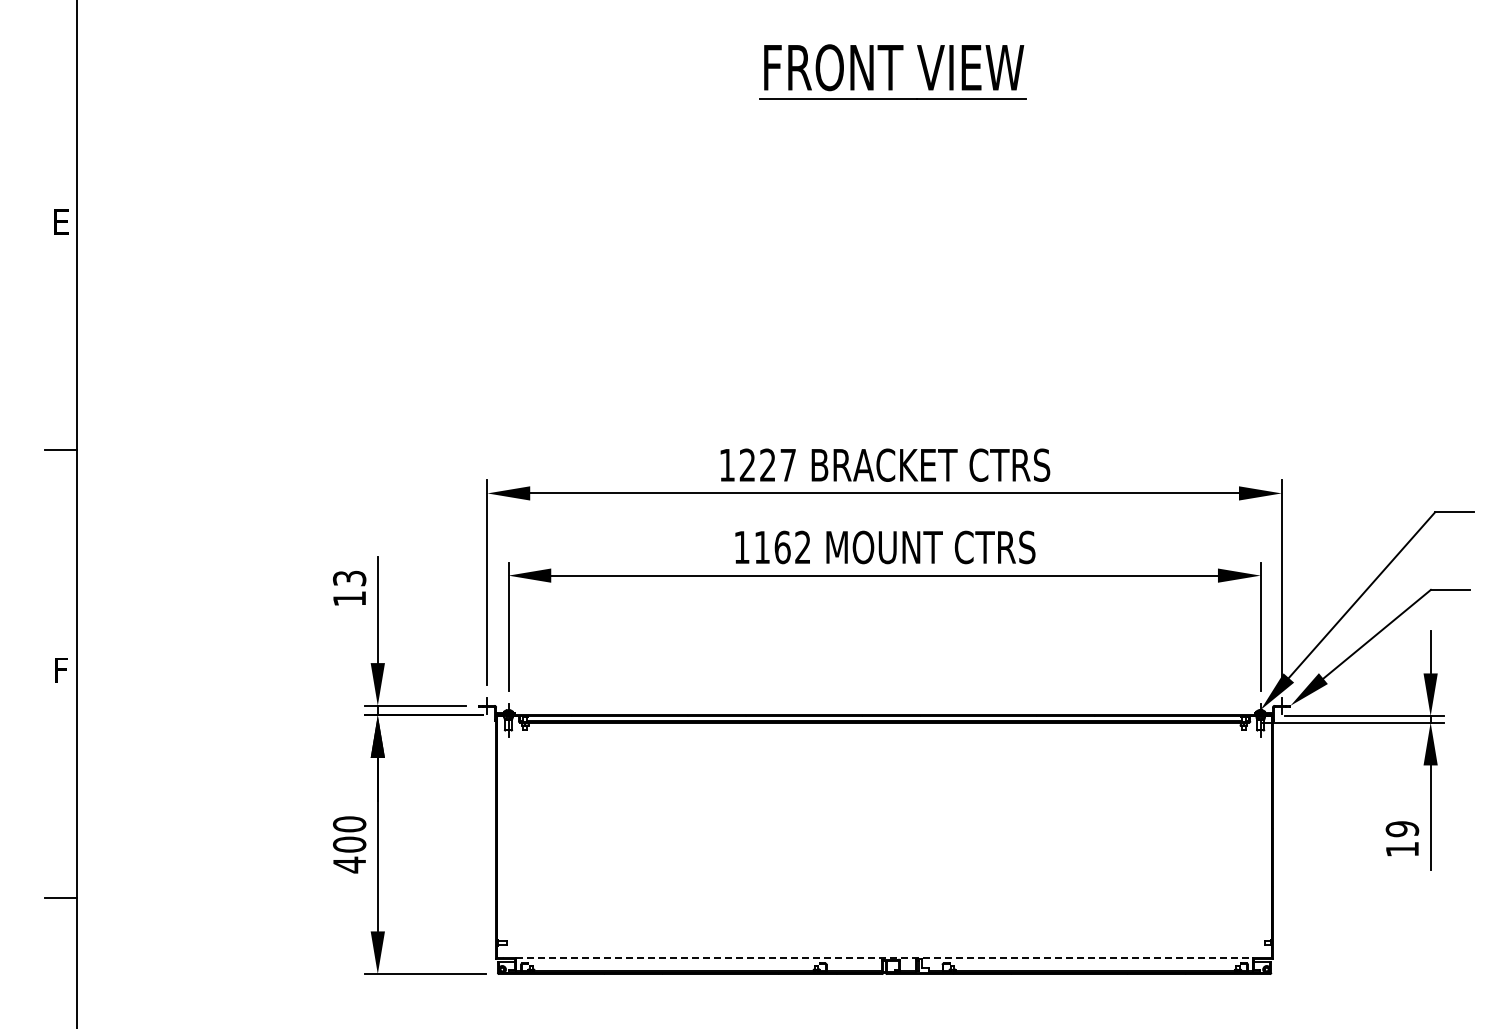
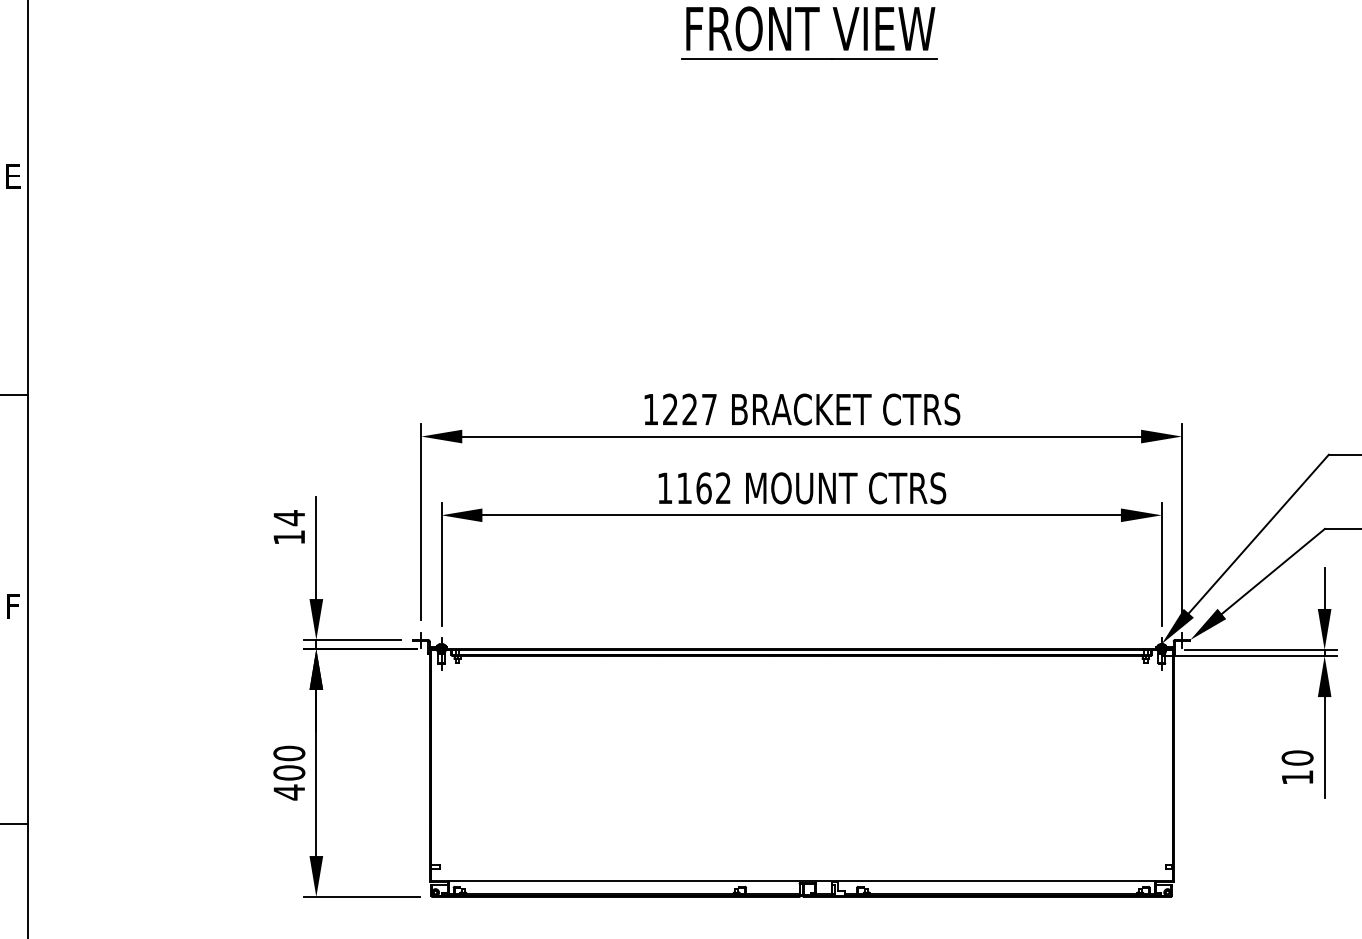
text: (349, 578) -> (289, 518), 13 -> 14
text: (1402, 829) -> (1297, 758), 19 -> 10
line: (884, 957) -> (801, 881), dashed -> solid

